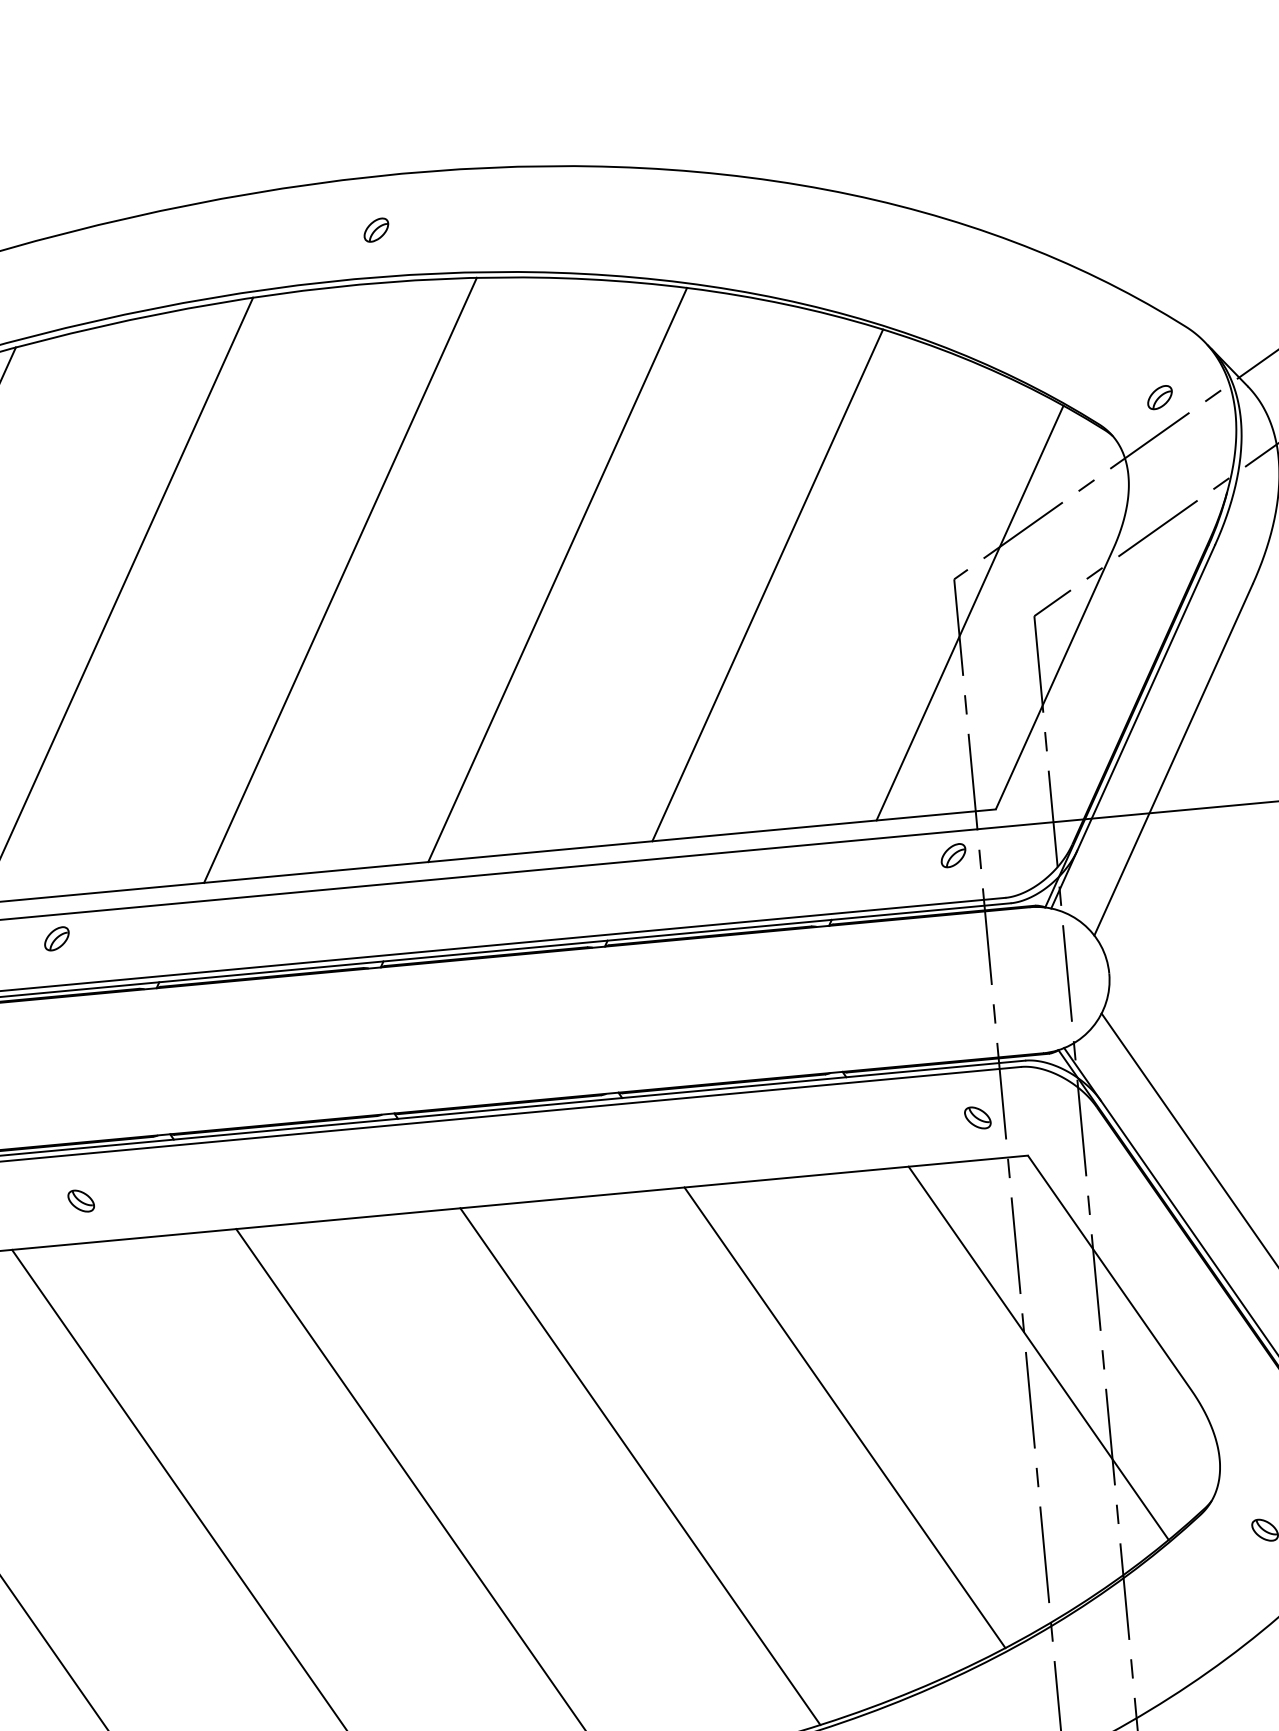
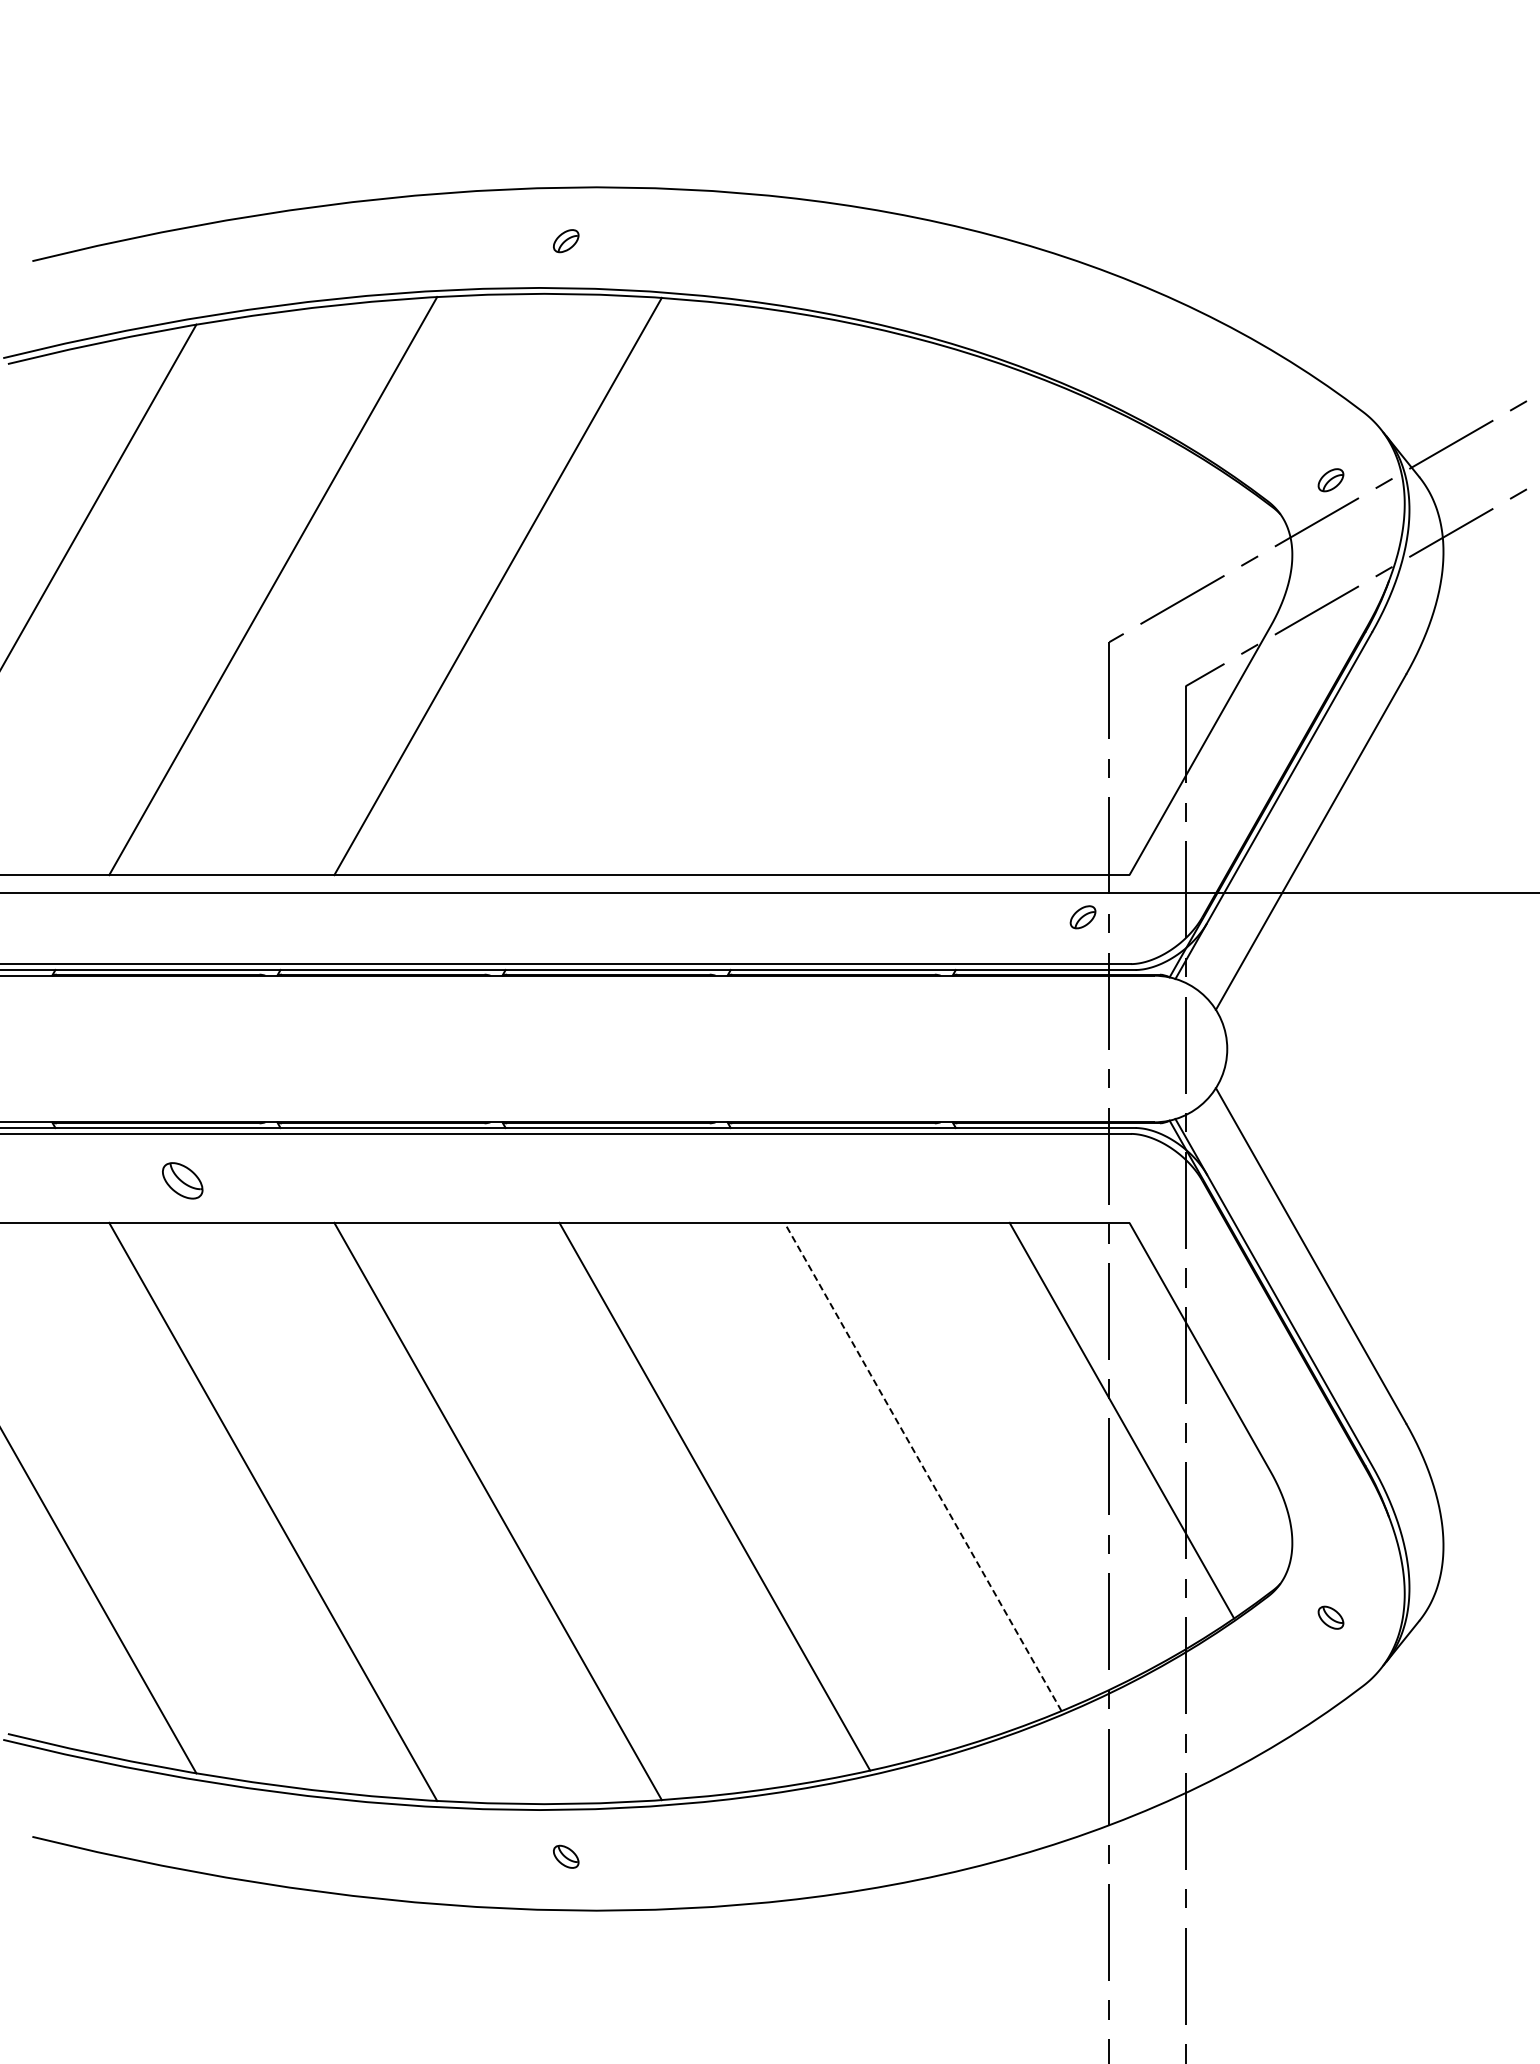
line: (557, 575) -> (714, 601), removed
line: (767, 584) -> (922, 630), removed
line: (969, 613) -> (1121, 677), removed
part: (56, 939) -> (182, 917), removed
part: (977, 1117) -> (1082, 1180), removed
part: (81, 1200) -> (182, 1180), size x1.6
line: (845, 1418) -> (923, 1467), solid -> dashed

